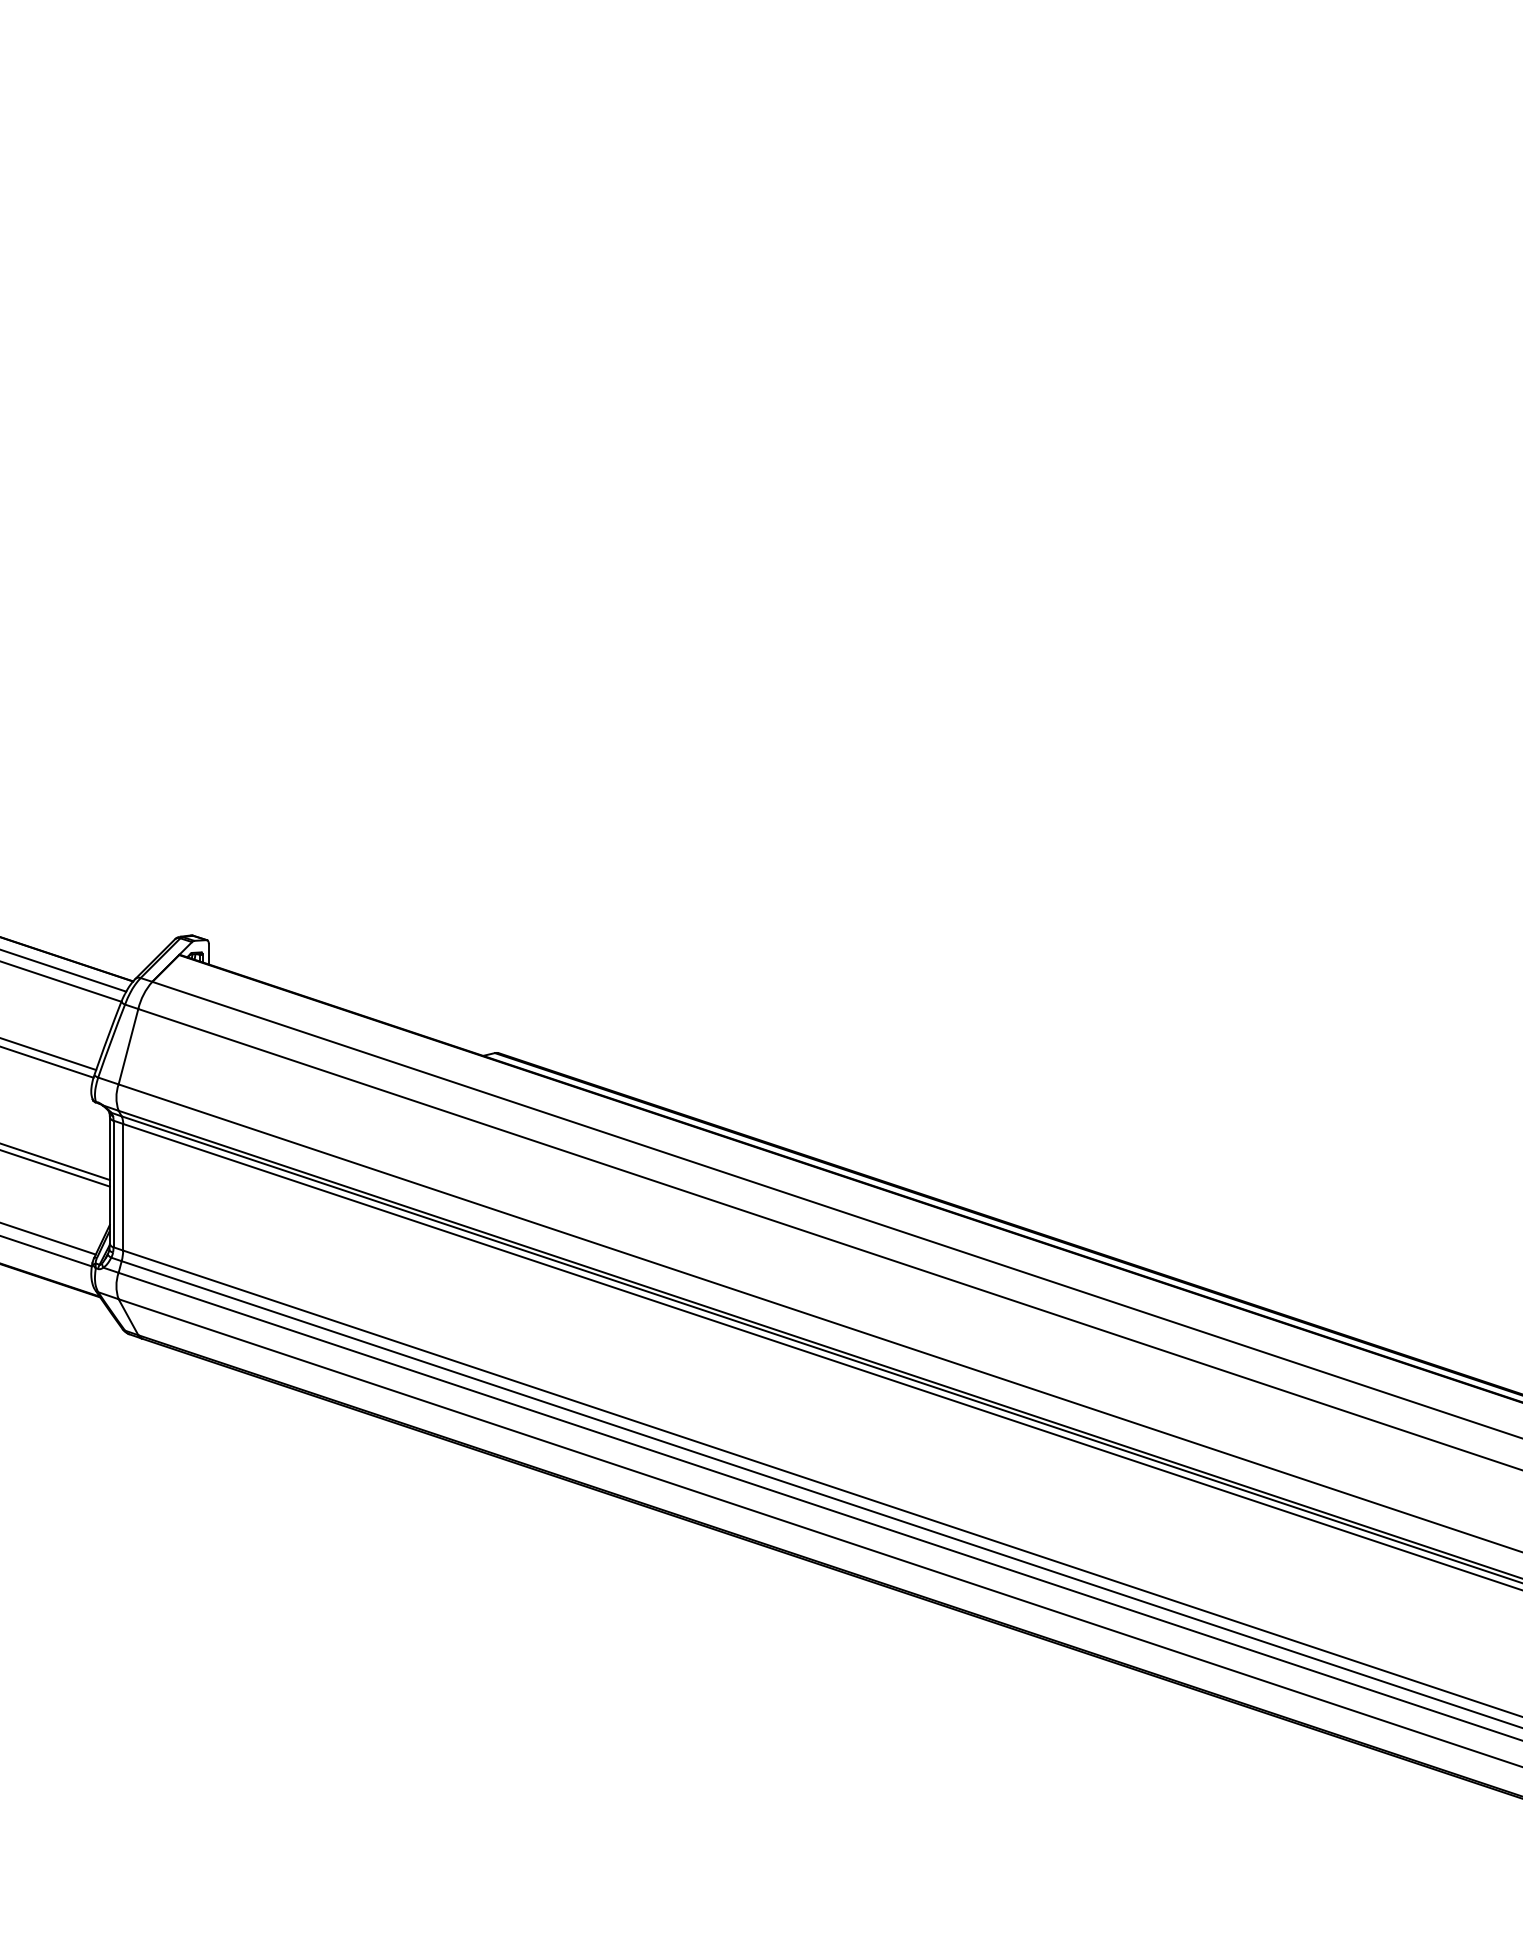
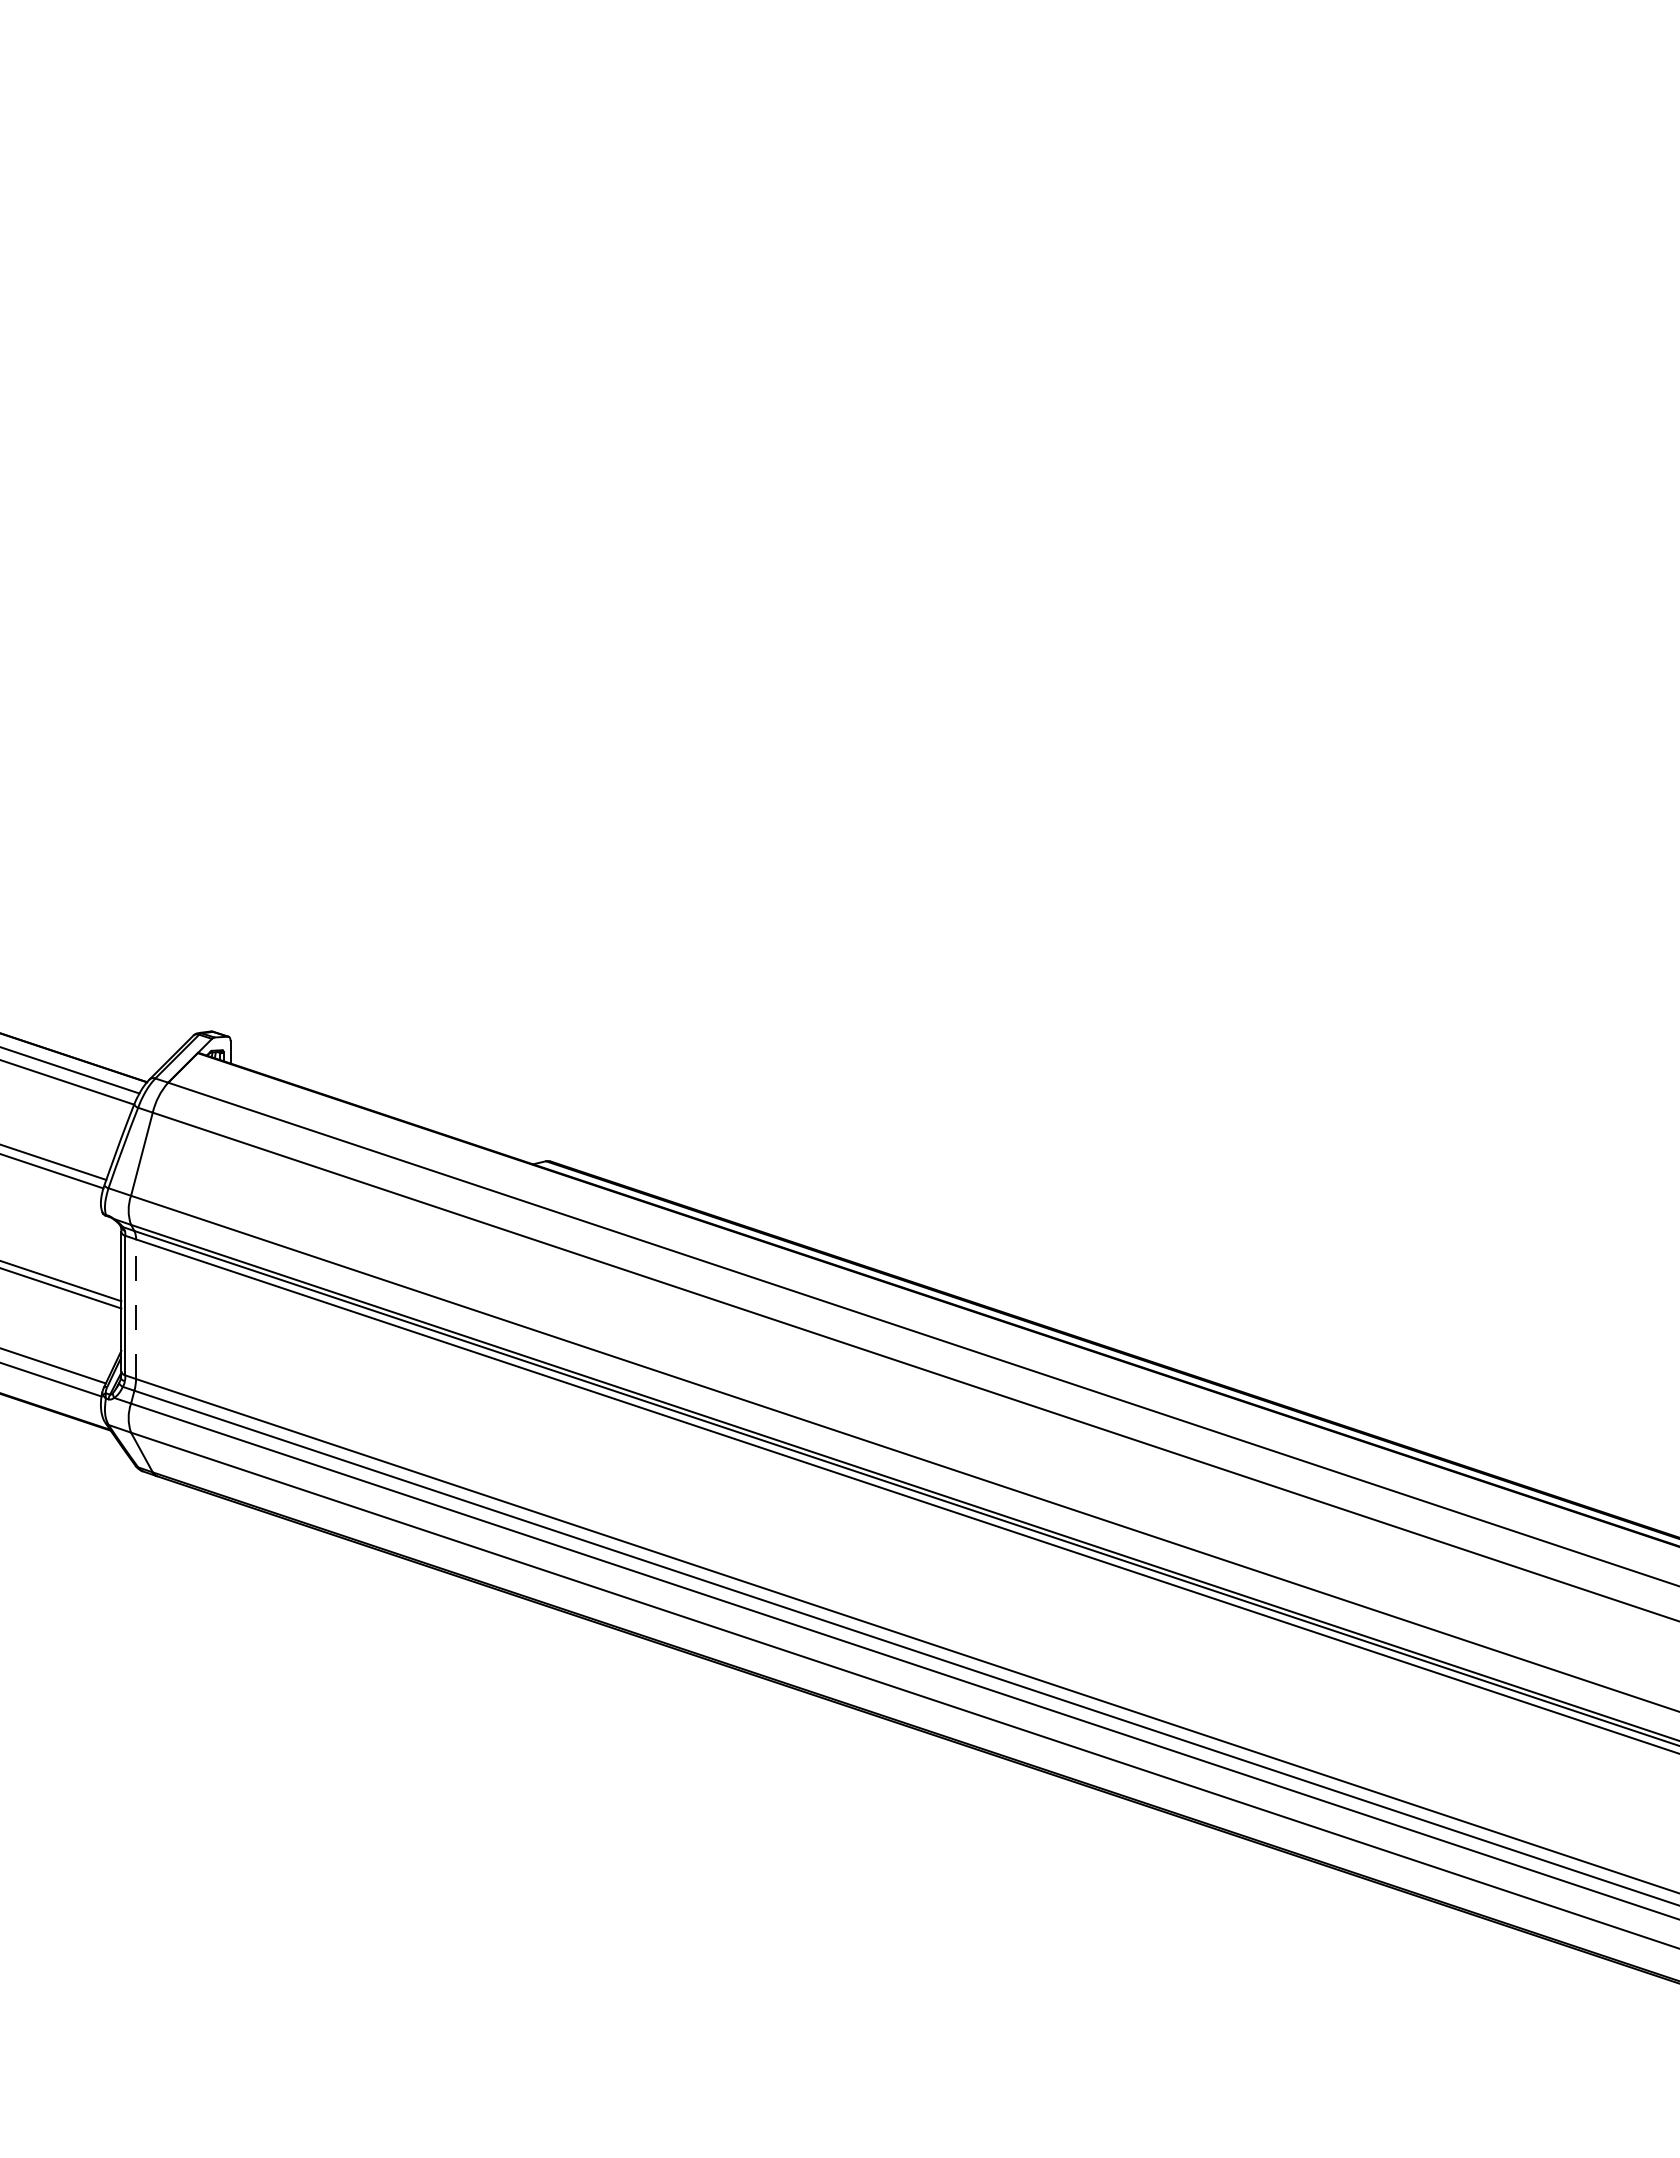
line: (123, 1187) -> (136, 1309), solid -> dashed

